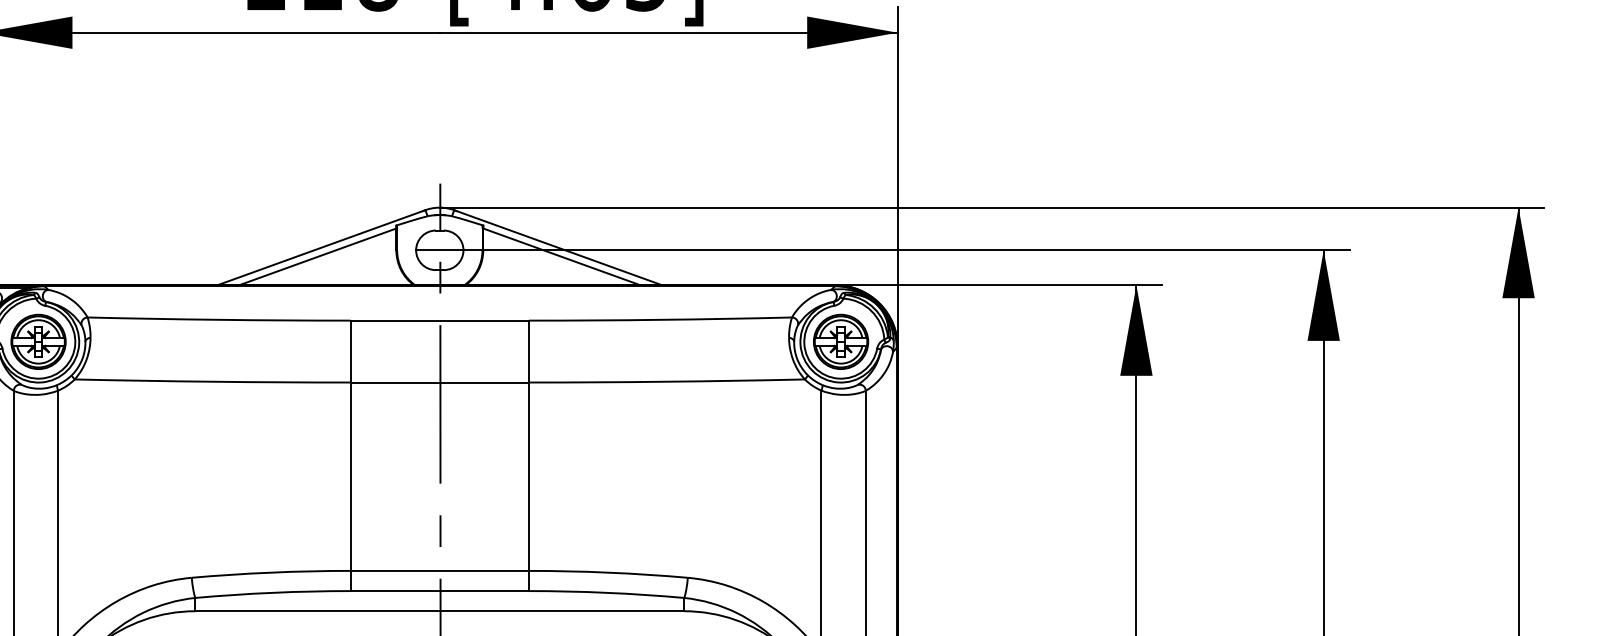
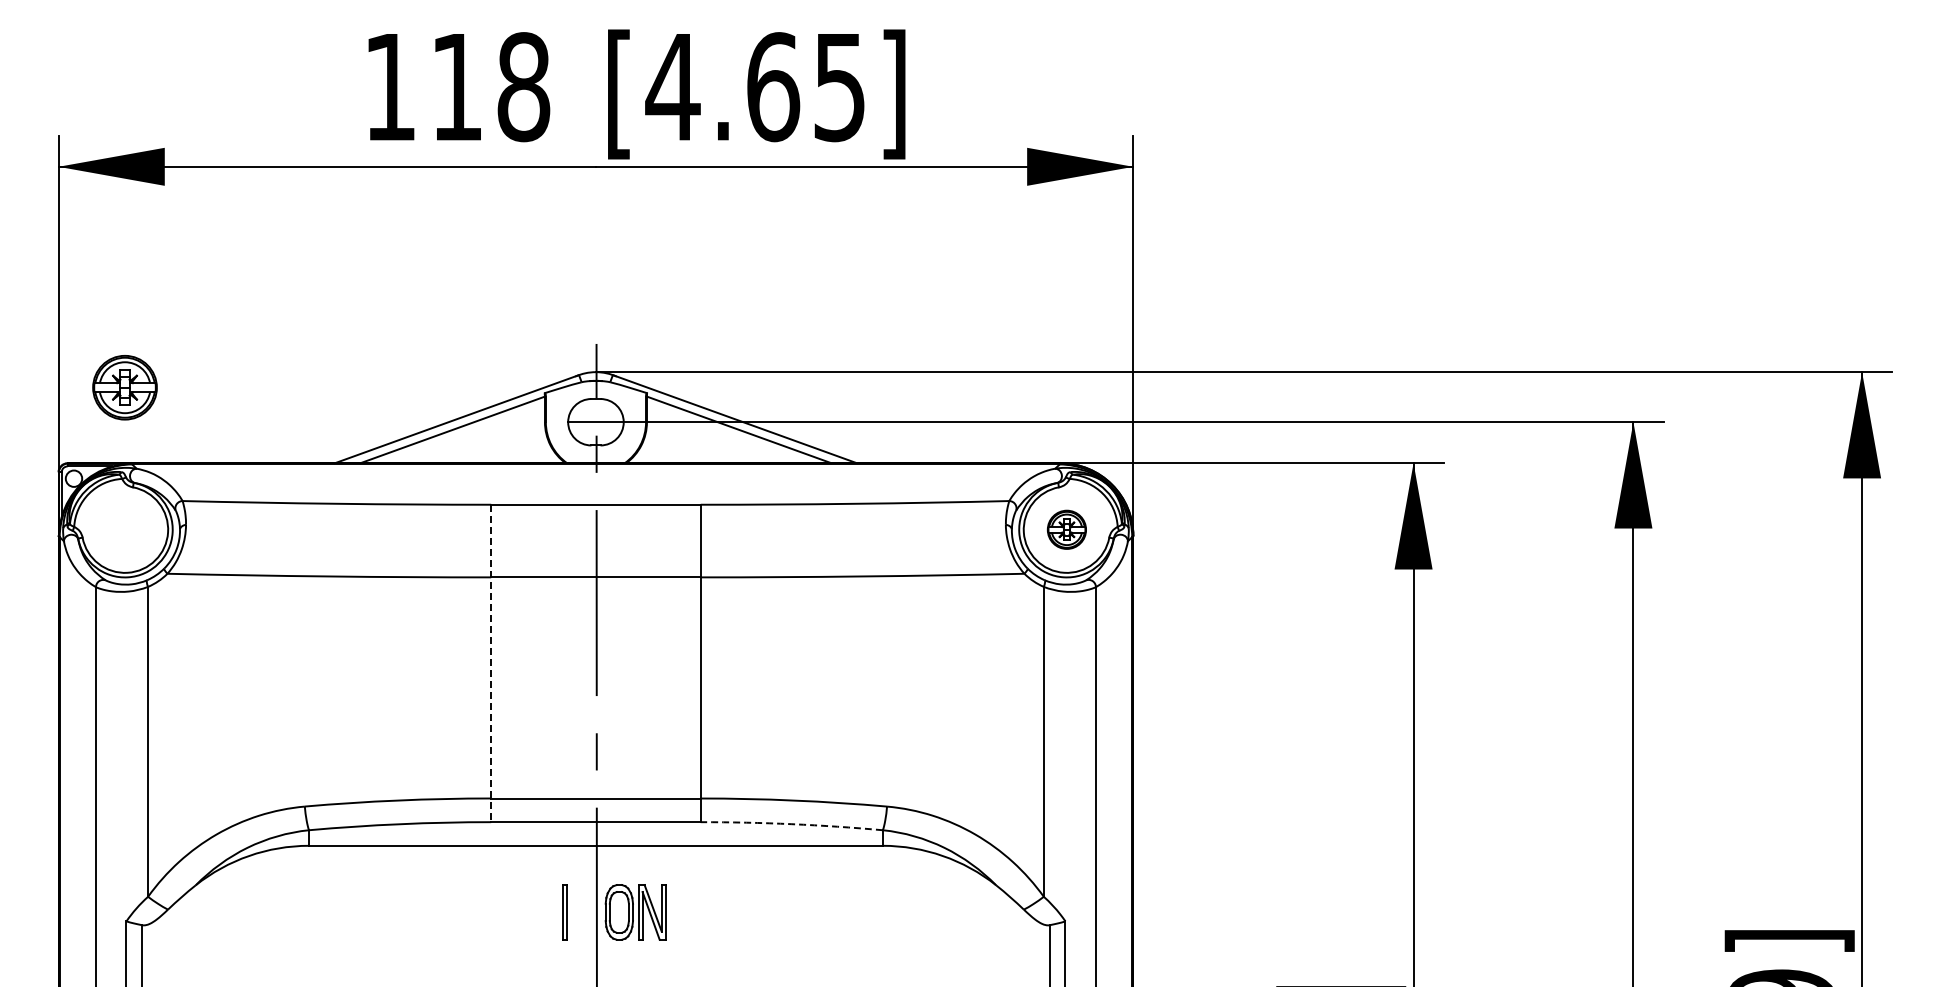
part: (38, 341) -> (124, 387), moved
part: (840, 341) -> (1066, 529), size x0.6
line: (350, 455) -> (491, 663), solid -> dashed
arc: (606, 593) -> (791, 824), solid -> dashed

